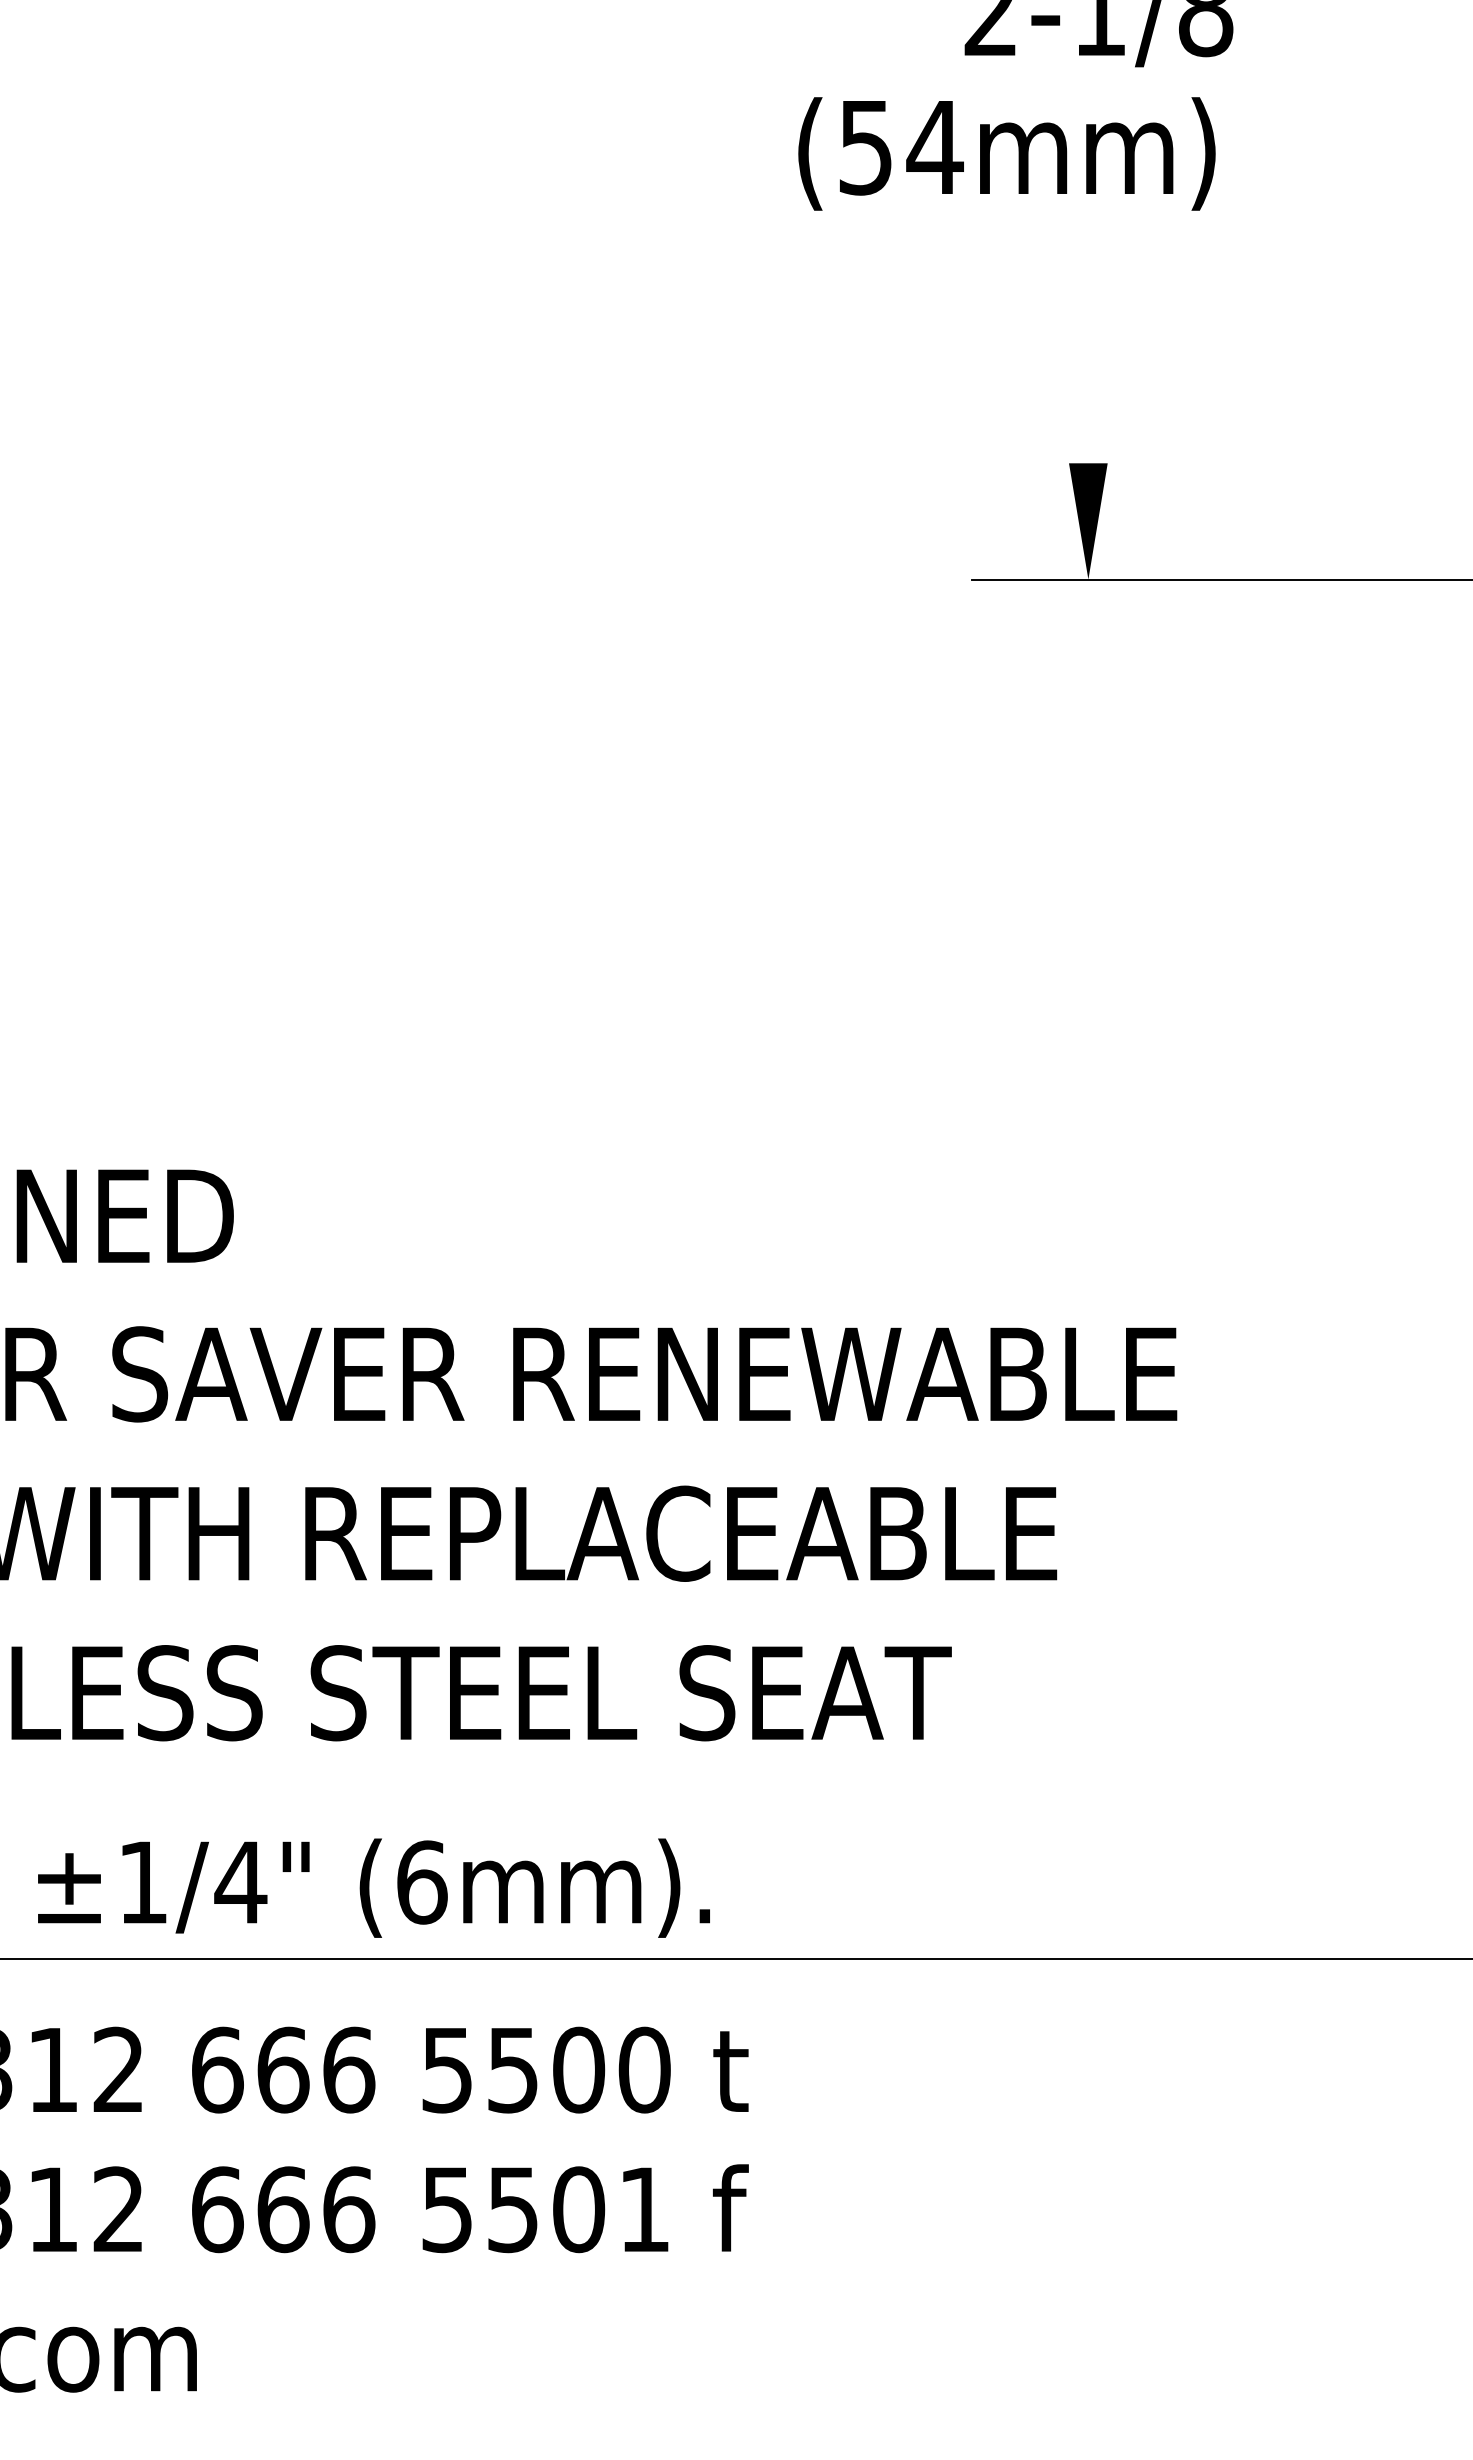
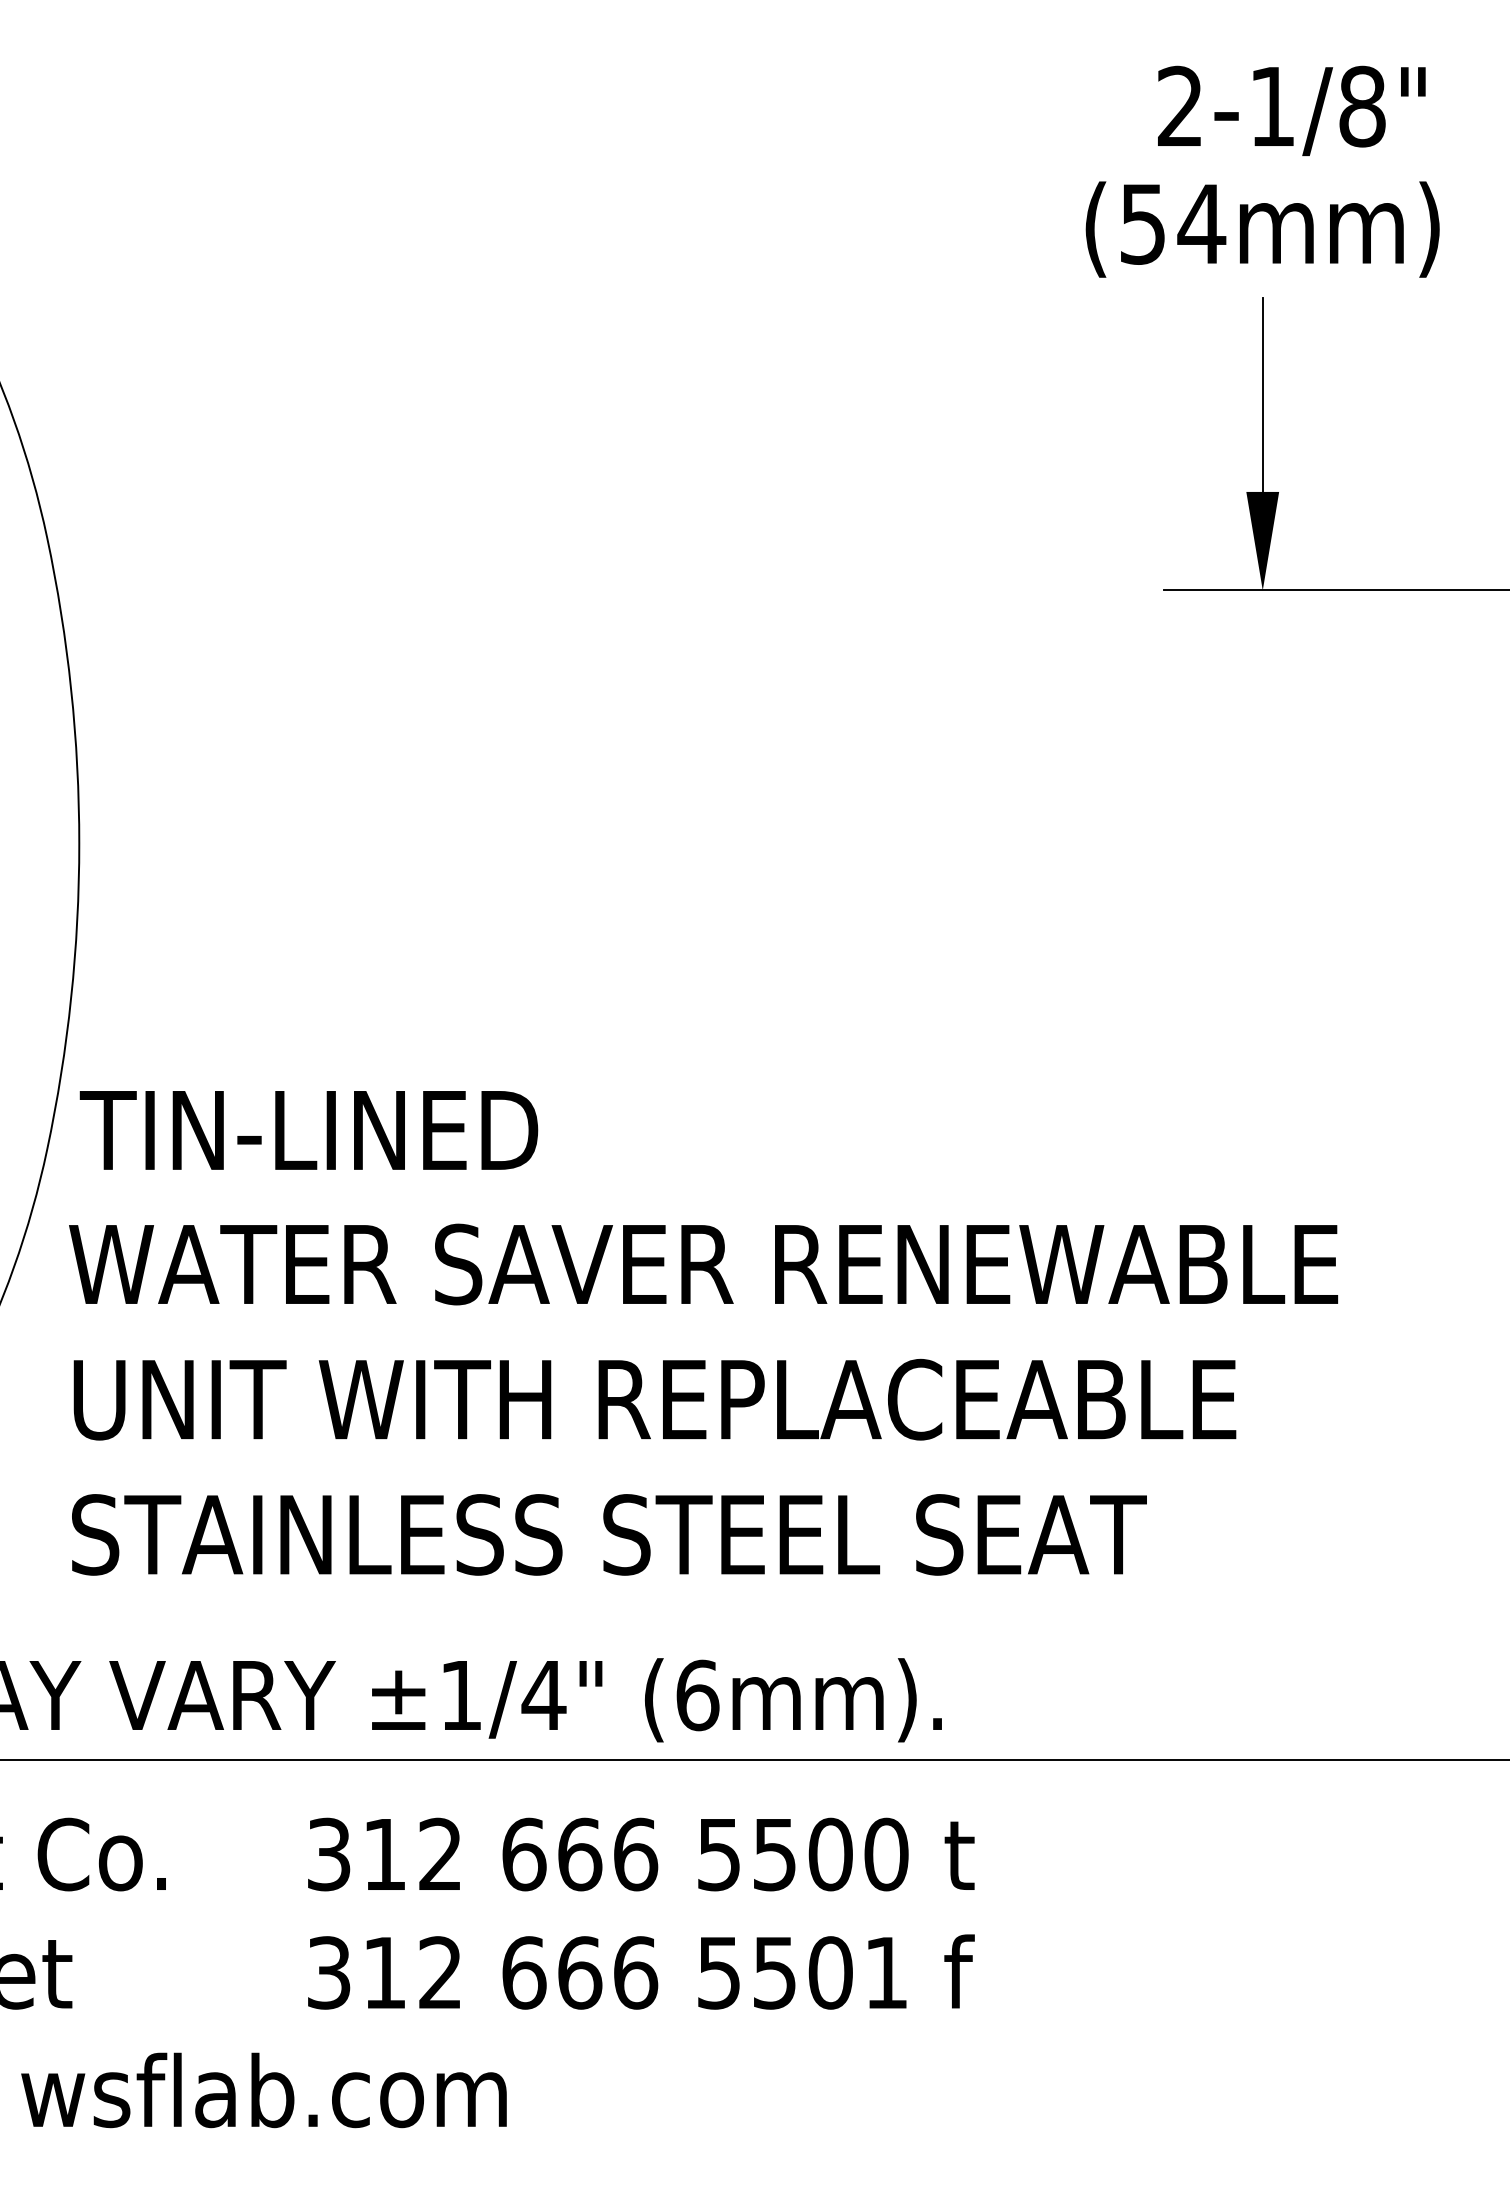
text: (1006, 153) -> (1262, 229), moved
line: (1088, 348) -> (1262, 394), added

